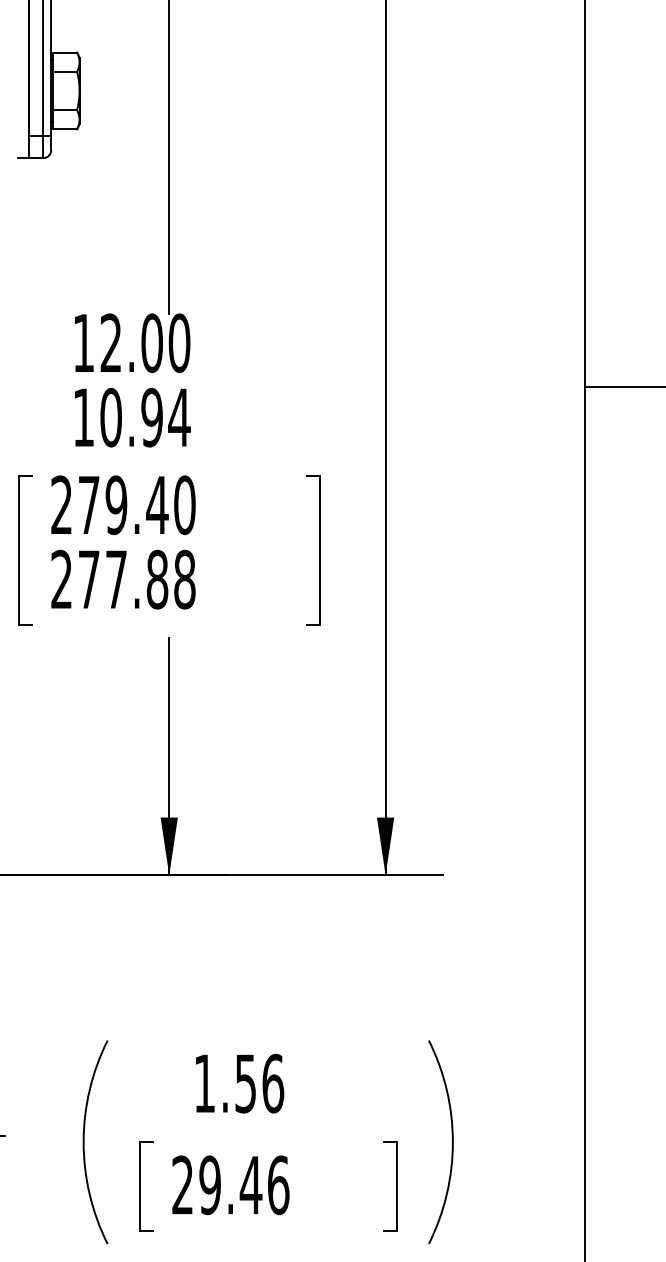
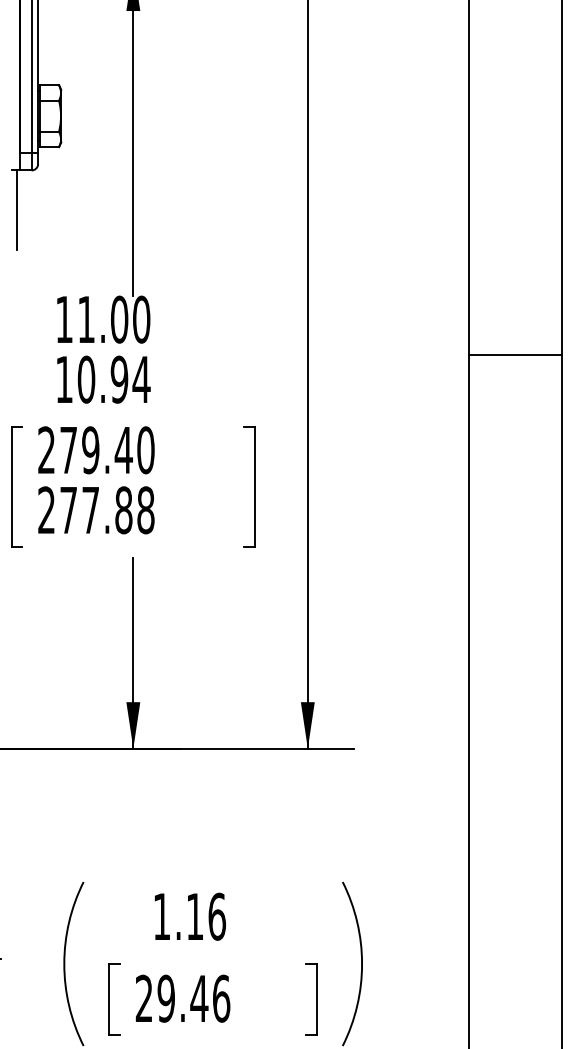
line: (25, 207) -> (17, 210), added
text: (111, 341) -> (86, 318), 12.00 -> 11.00
text: (245, 1083) -> (194, 916), 1.56 -> 1.16

